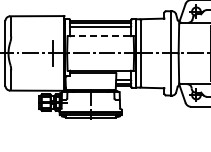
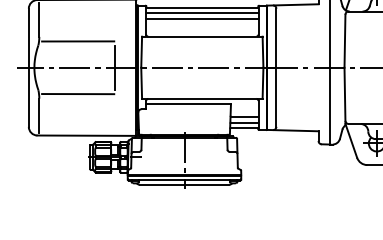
line: (100, 36) -> (202, 36), dashed -> solid
line: (32, 38) -> (78, 40), added
line: (32, 67) -> (78, 93), added

